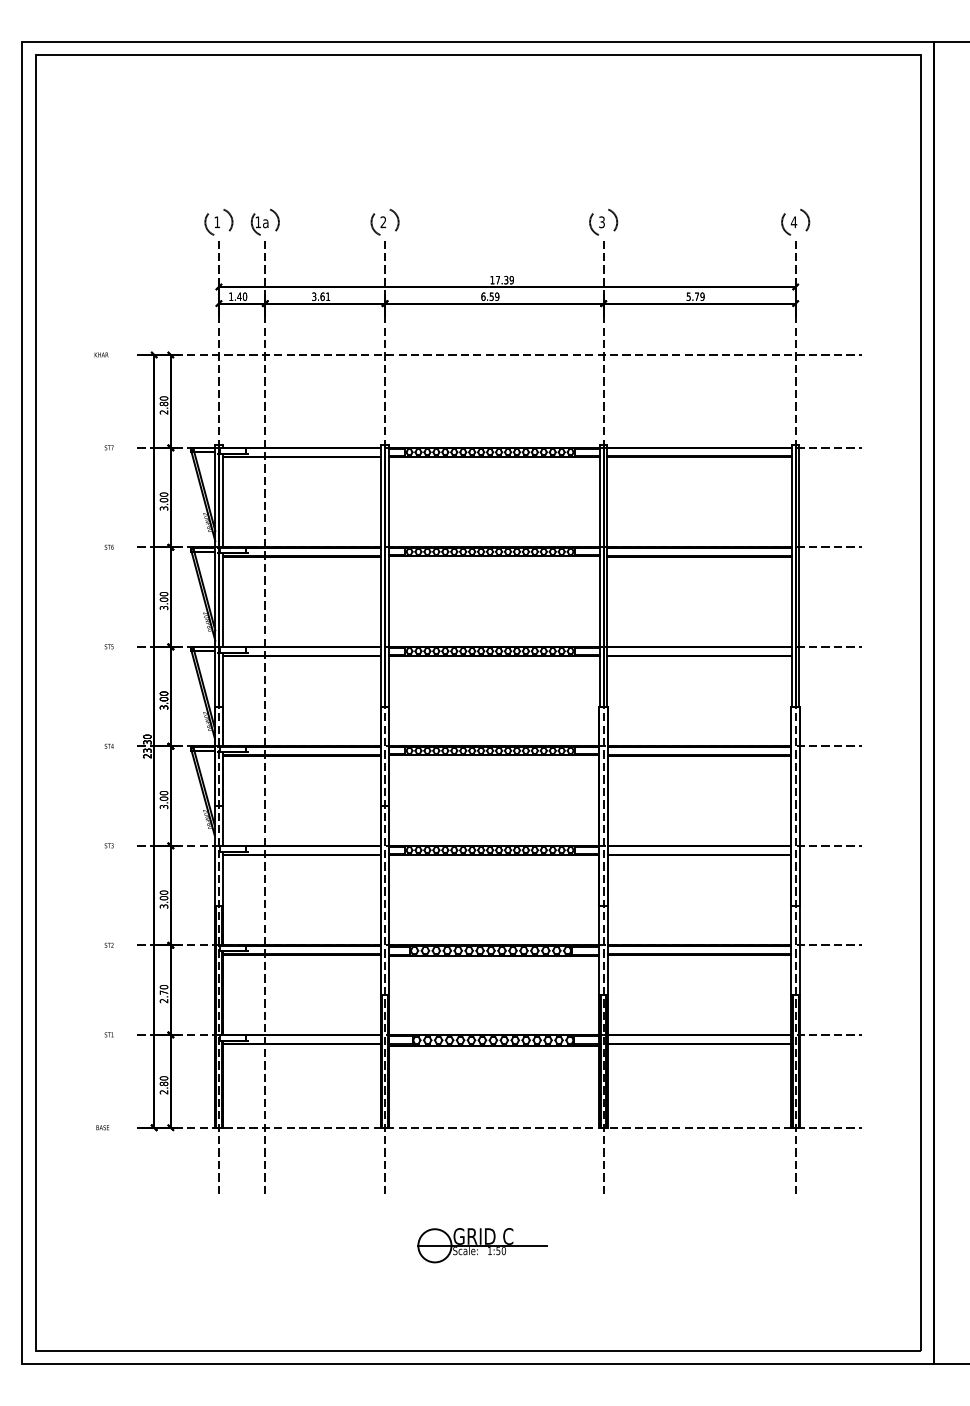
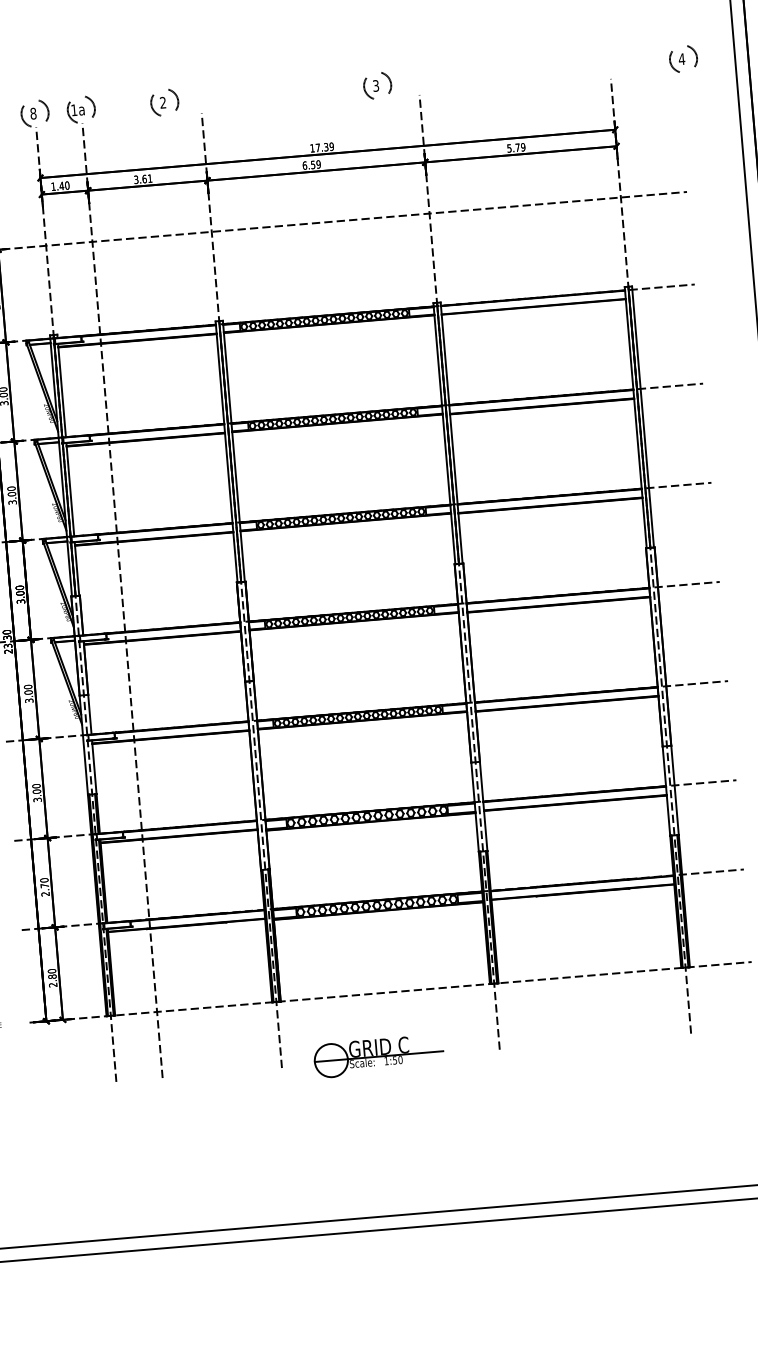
part: (384, 221) -> (164, 101), moved
part: (603, 221) -> (377, 85), moved
text: (217, 222) -> (33, 113), 1 -> 8
part: (795, 222) -> (683, 59), moved
part: (482, 1245) -> (378, 1056), moved

